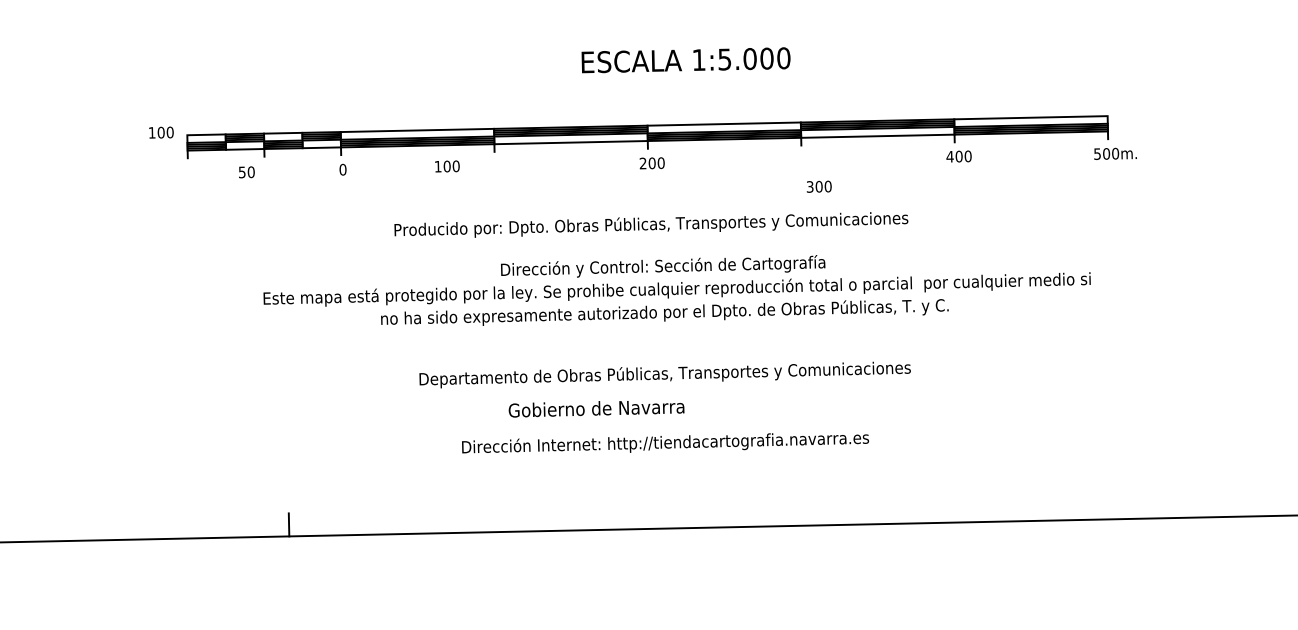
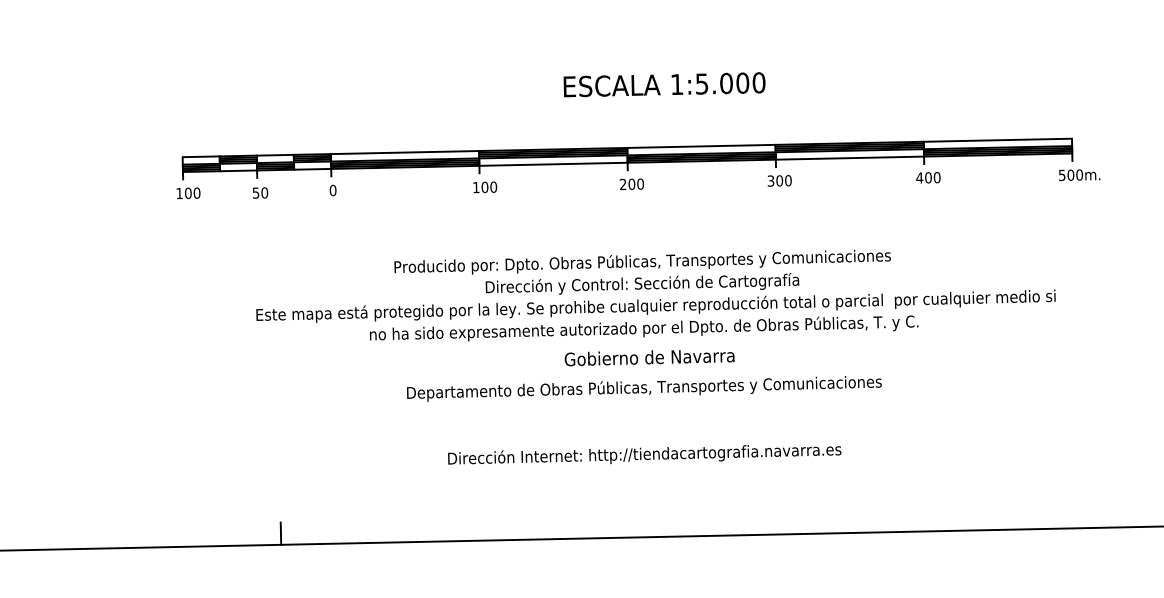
text: (161, 132) -> (188, 193), moved
text: (447, 166) -> (485, 187), moved
text: (246, 172) -> (260, 193), moved
text: (818, 186) -> (779, 180), moved
text: (651, 224) -> (642, 261), moved
text: (596, 409) -> (649, 358), moved

